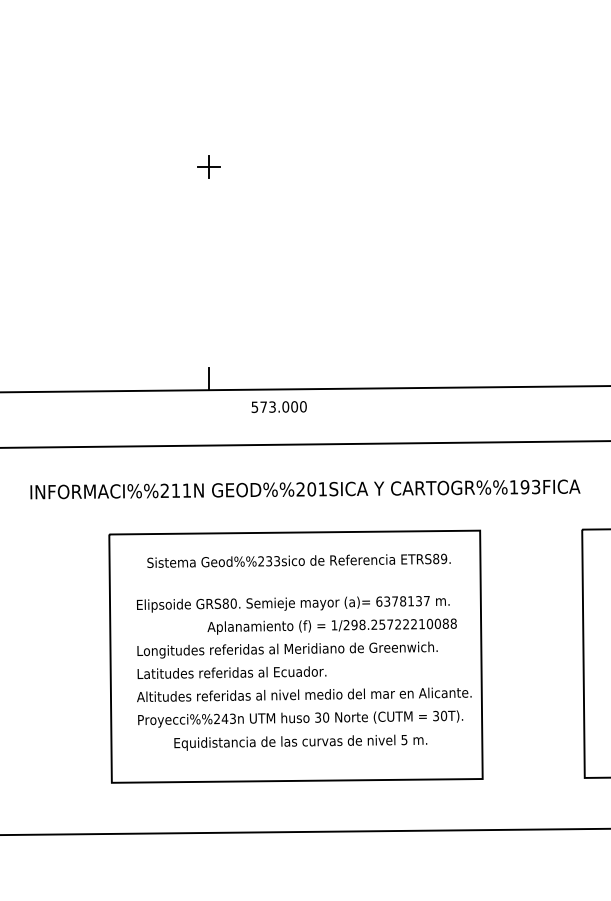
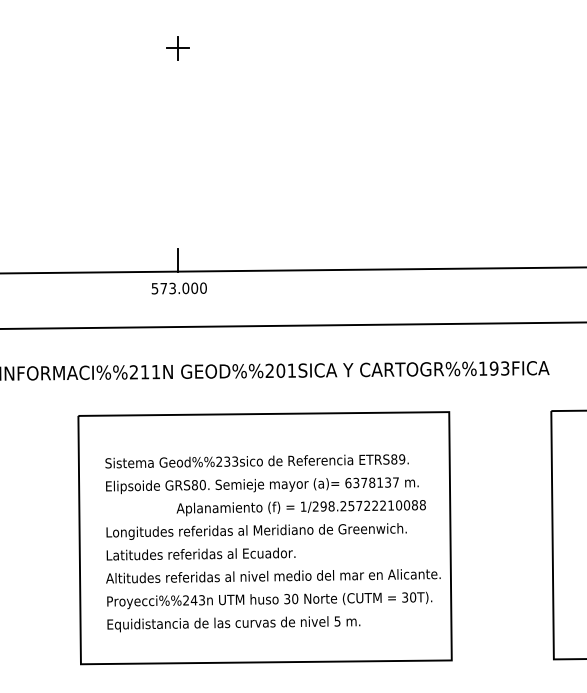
text: (278, 406) -> (178, 287), moved
text: (298, 560) -> (256, 460), moved
text: (300, 742) -> (233, 623), moved

